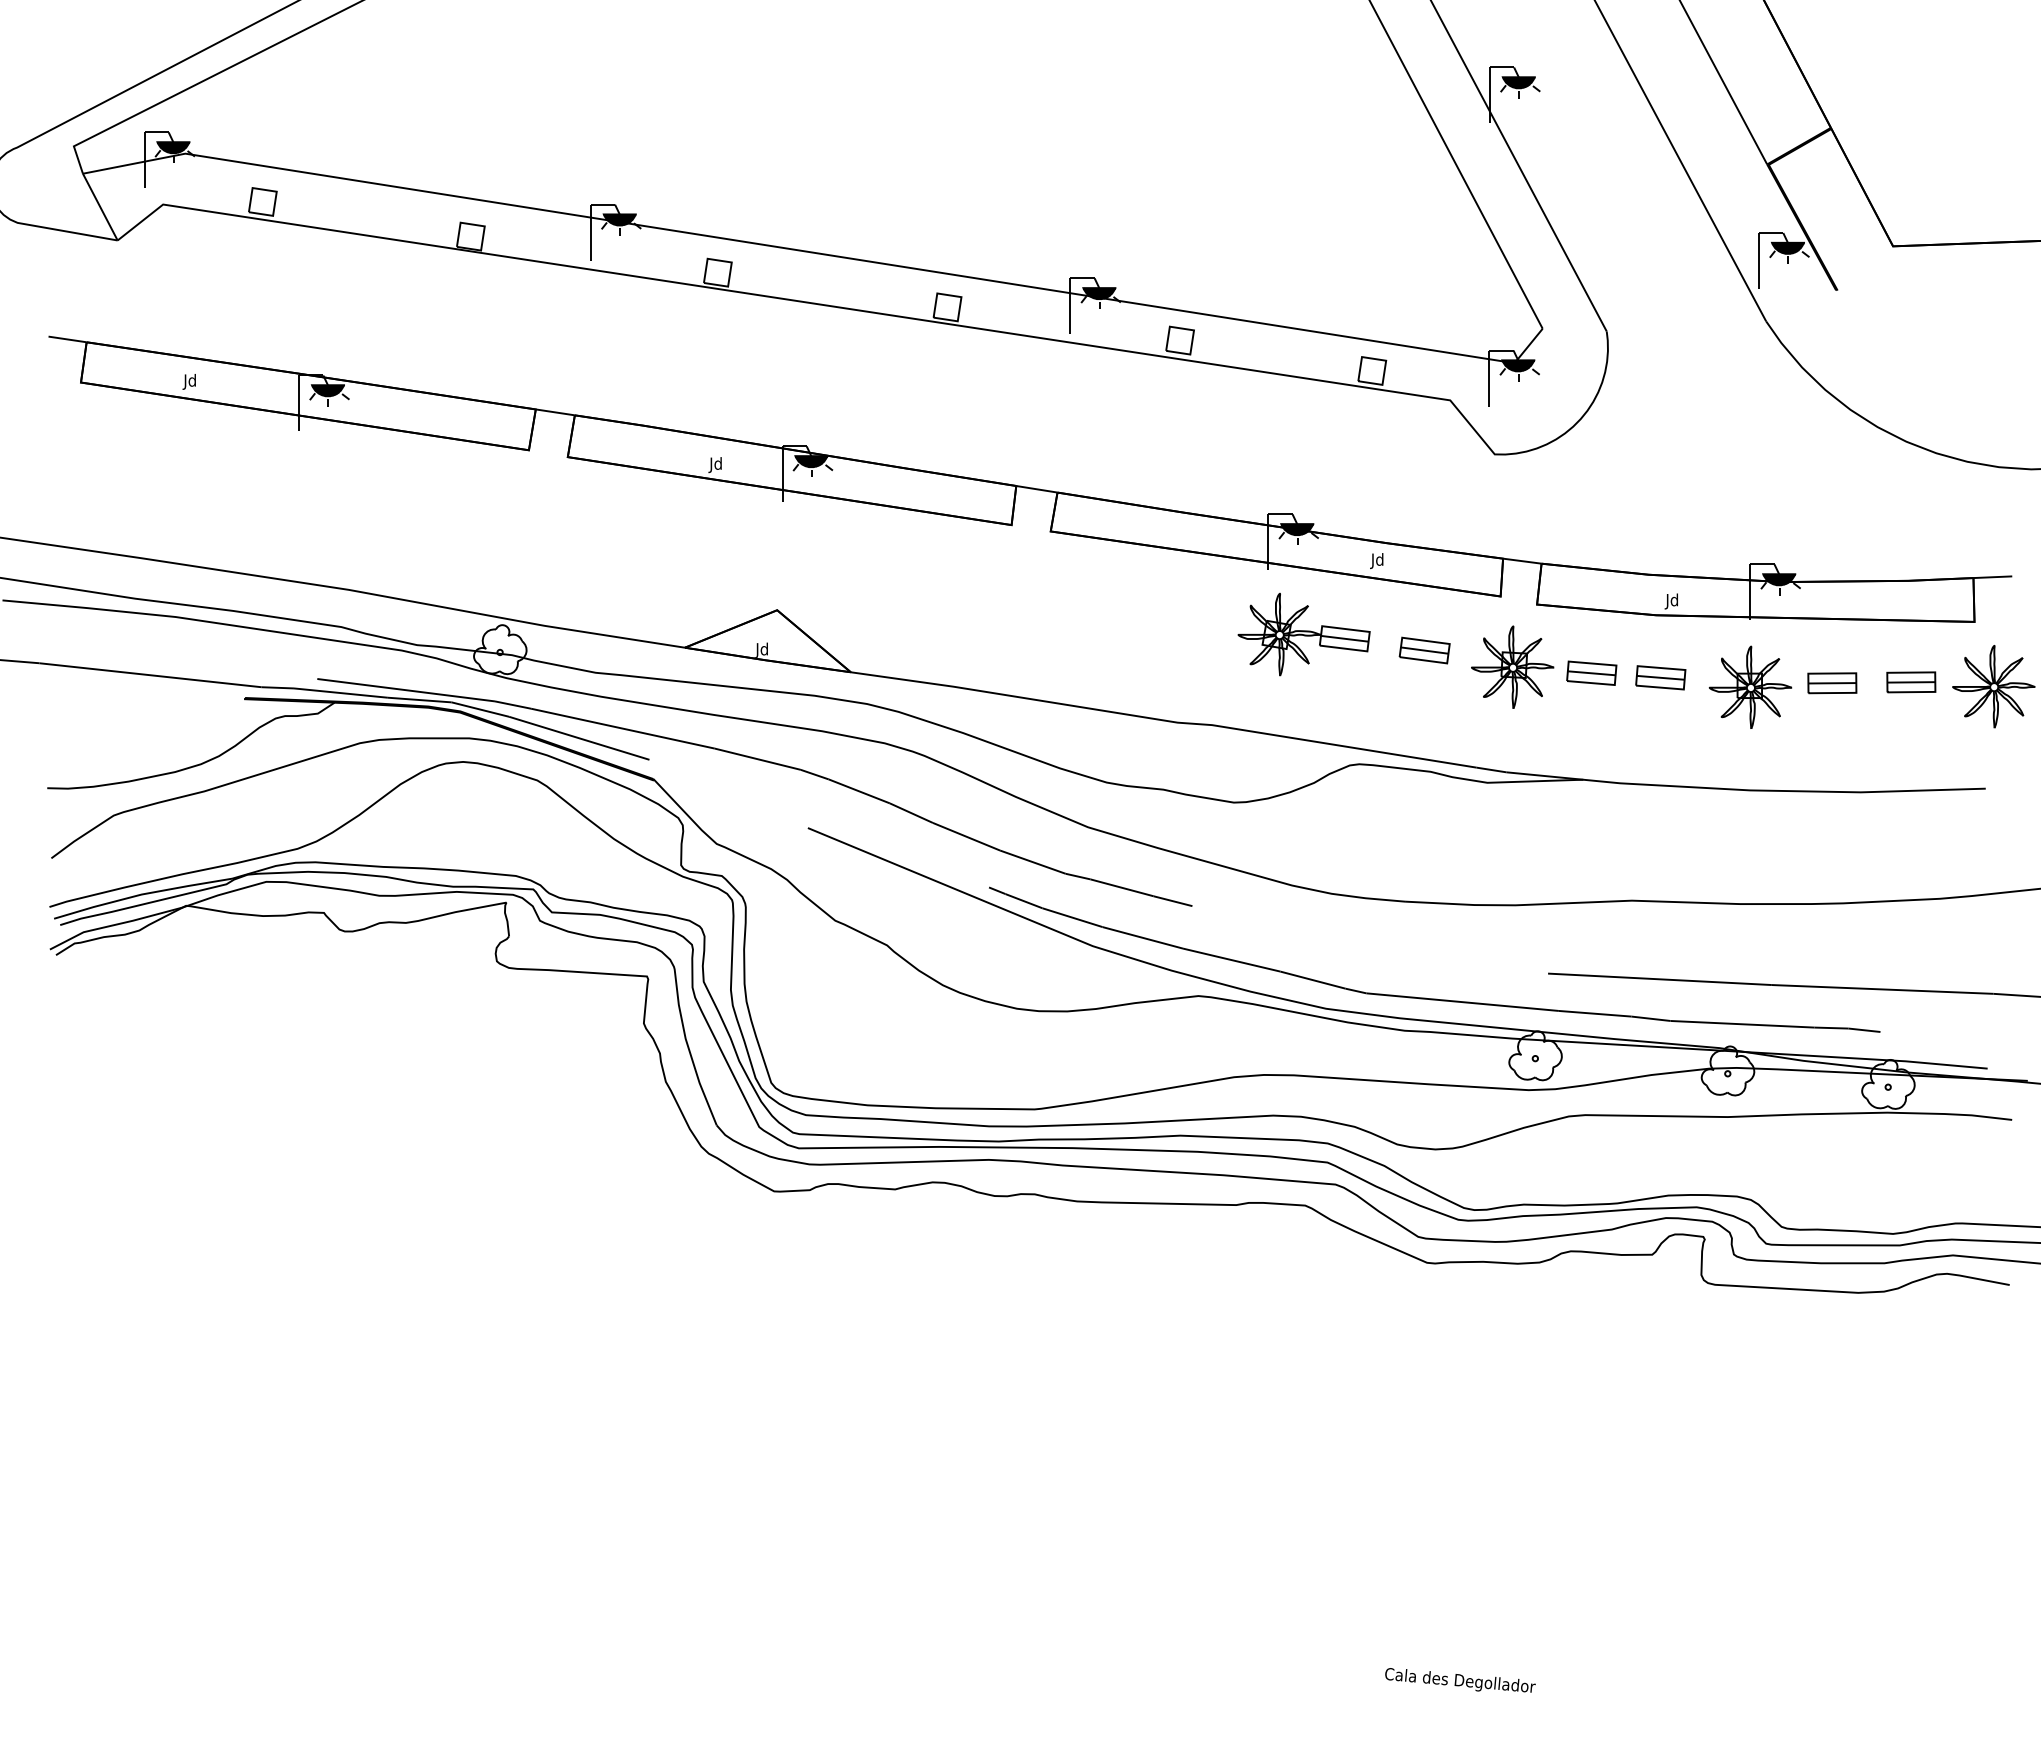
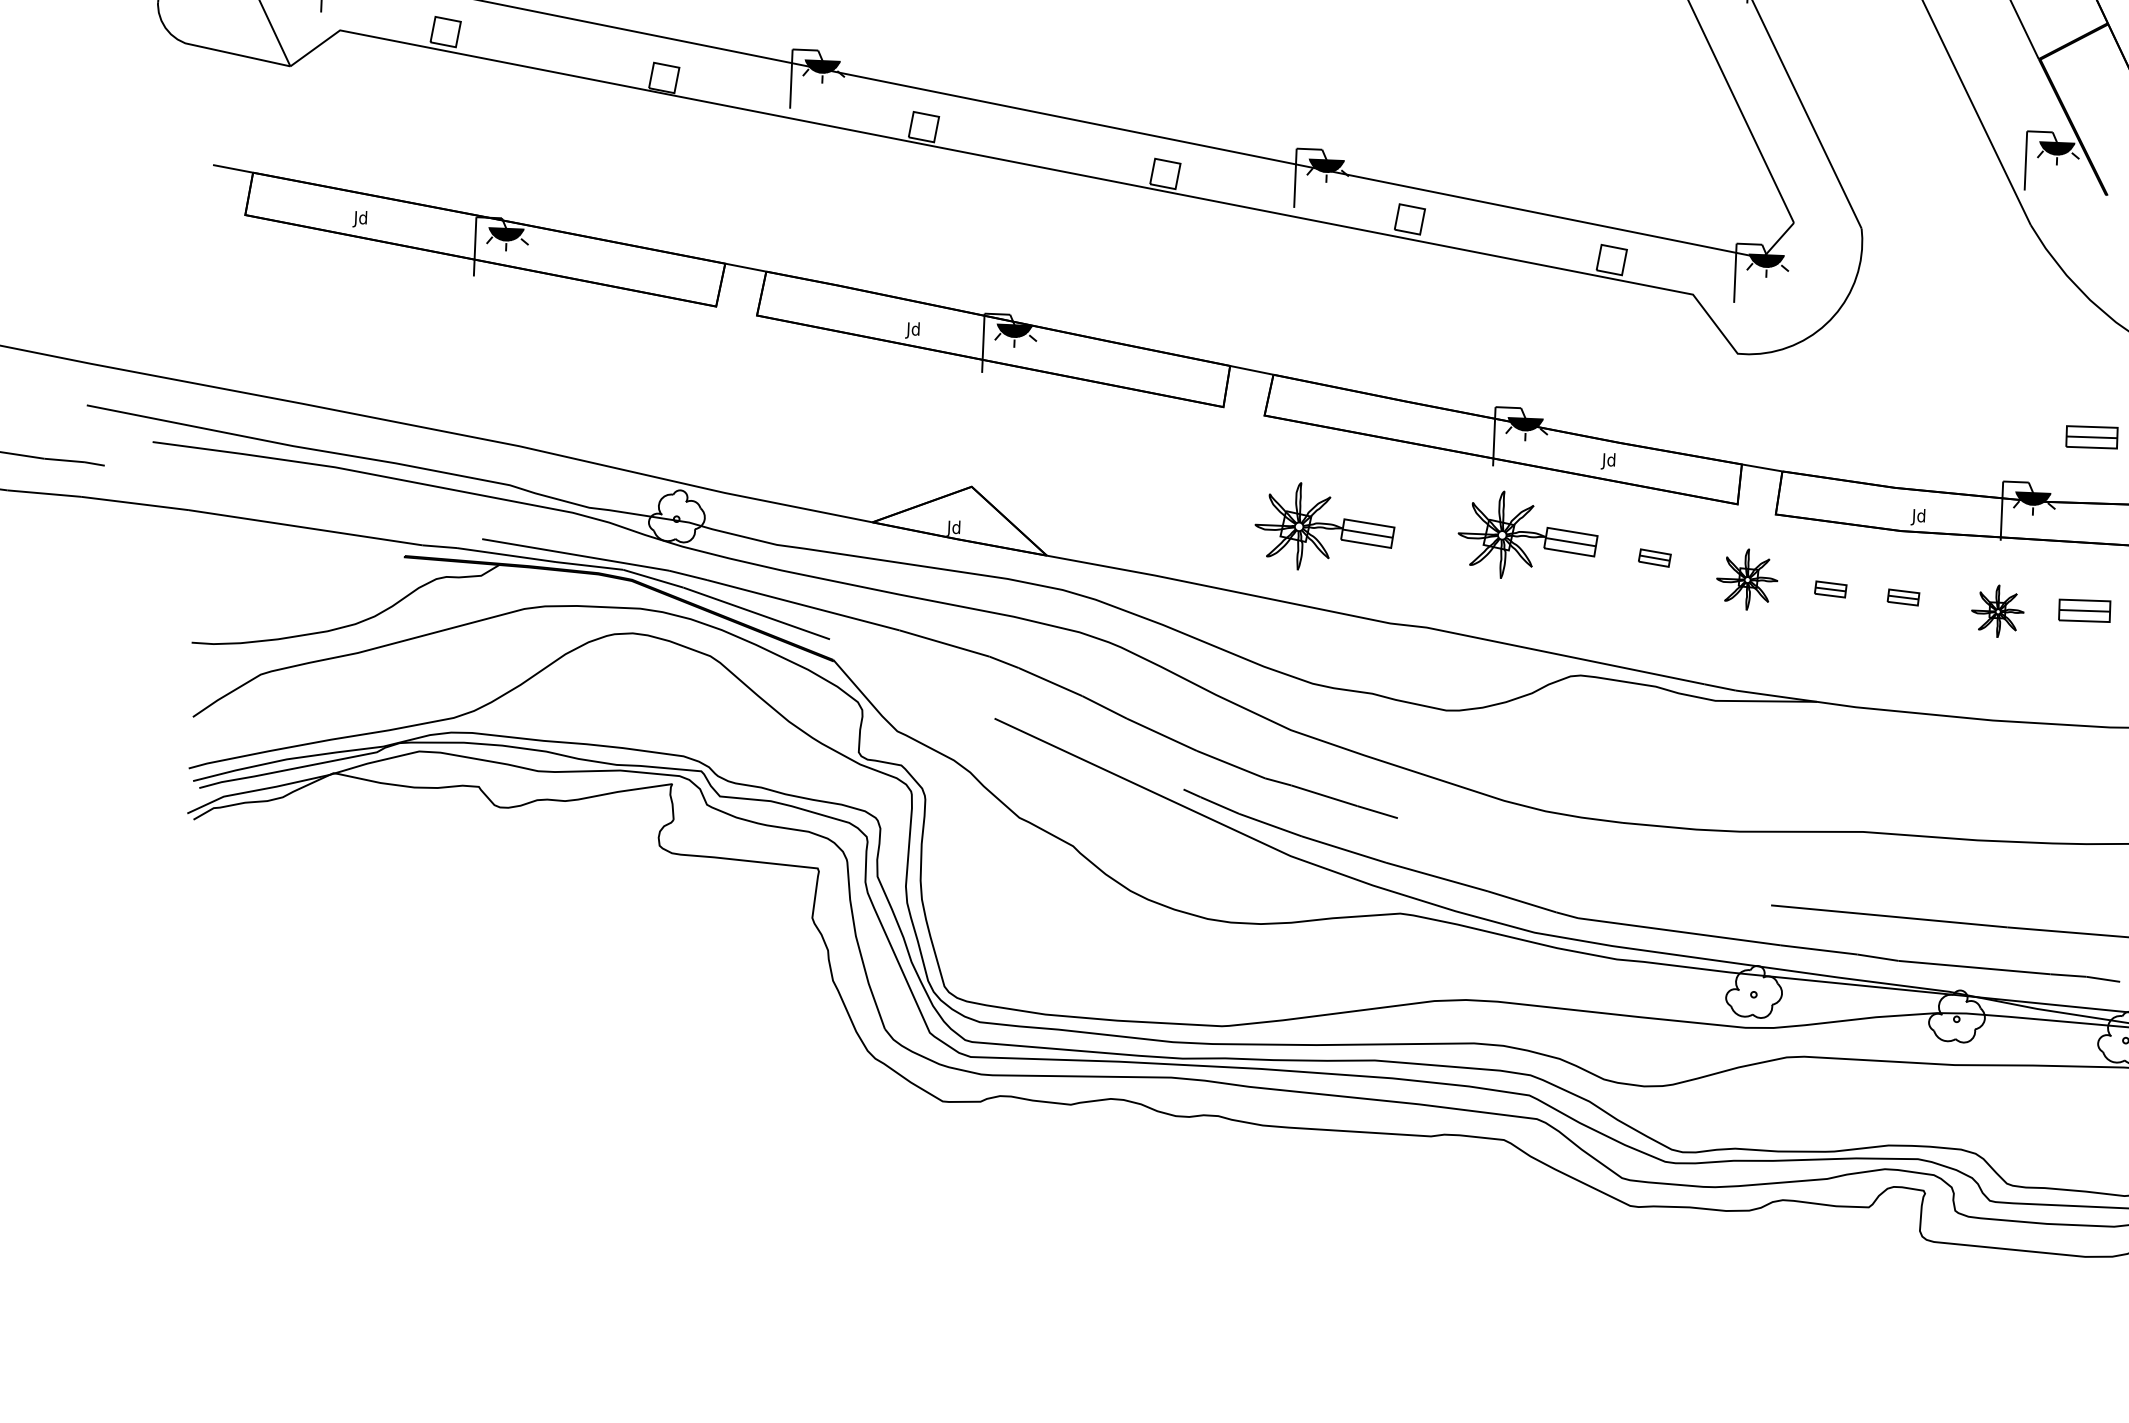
part: (1832, 519) -> (2092, 437), added
part: (1111, 634) -> (1324, 527), added
part: (1424, 650) -> (1654, 558), size x0.6
part: (1512, 666) -> (1747, 578), size x0.7
part: (1591, 672) -> (1830, 588), size x0.6
part: (1660, 677) -> (1903, 597), size x0.6
part: (1750, 686) -> (1997, 610), size x0.6

